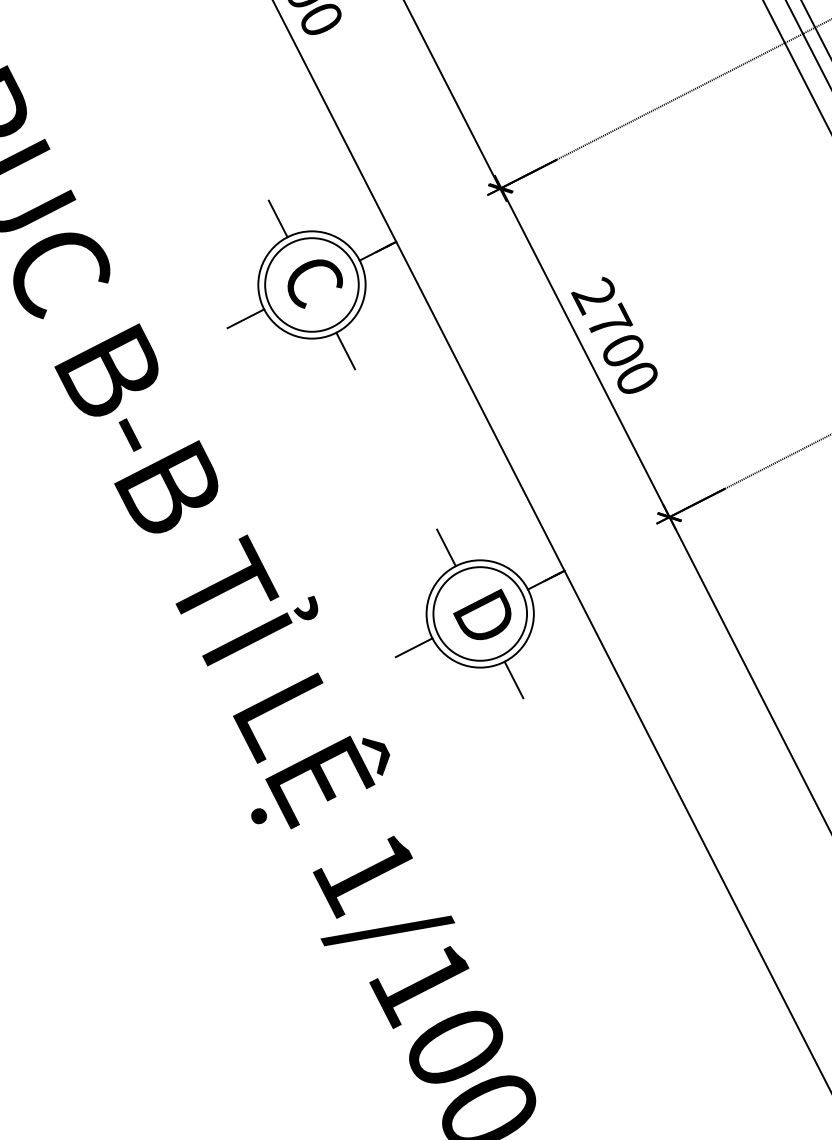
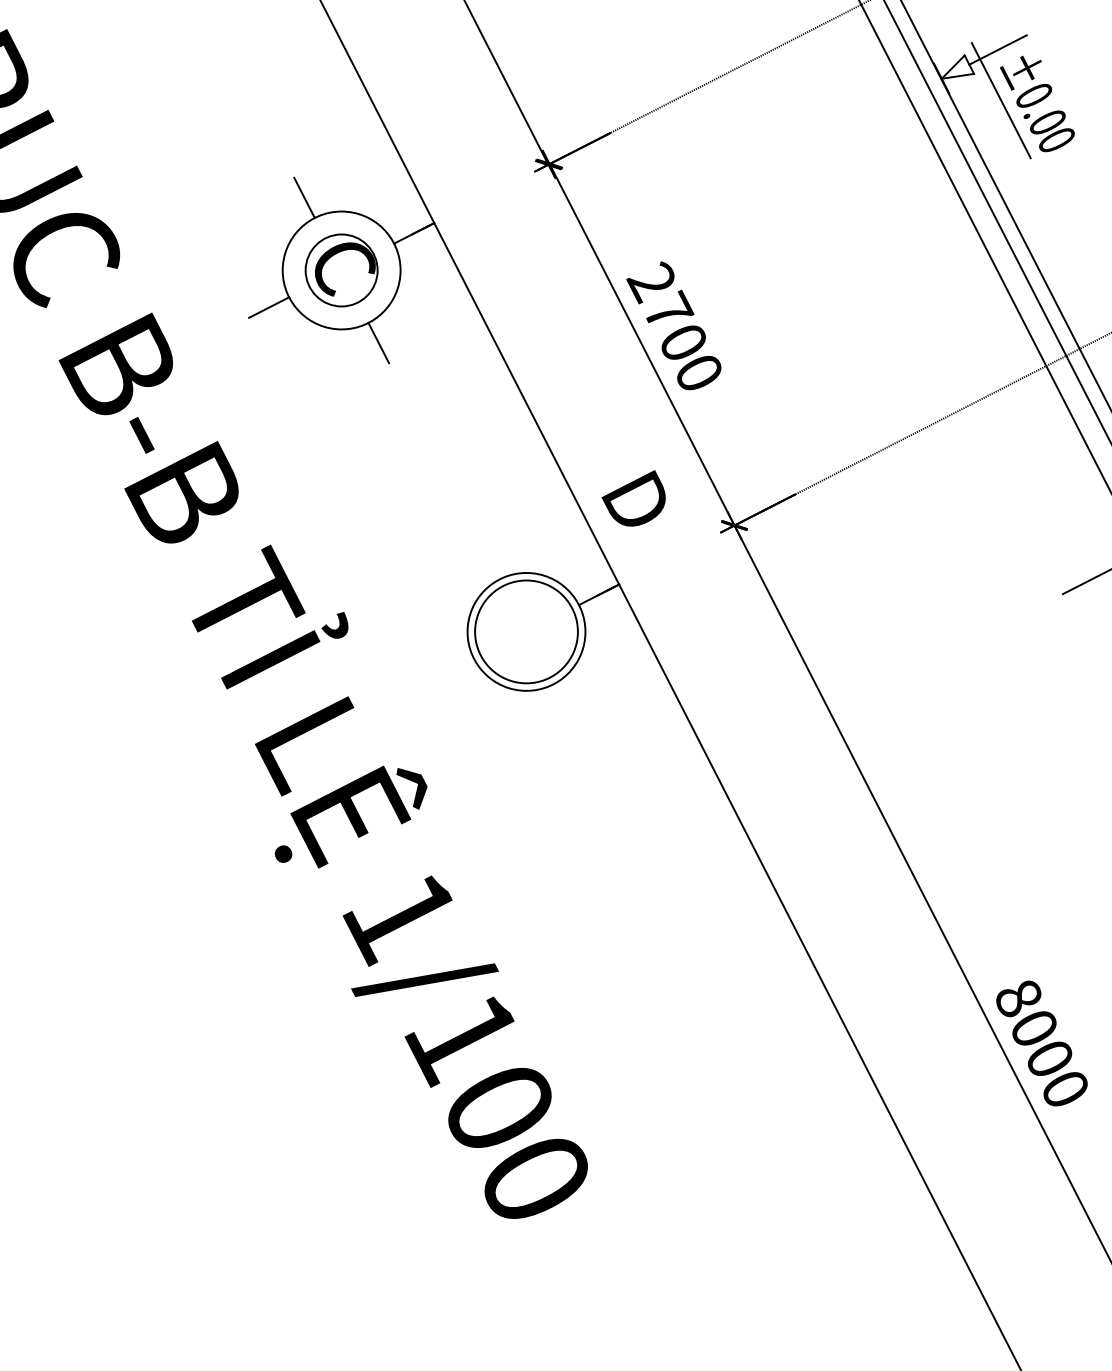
circle: (311, 285) -> (341, 270), size x0.7
line: (446, 548) -> (489, 559), removed
text: (482, 614) -> (633, 498), moved
line: (413, 647) -> (453, 668), removed
line: (513, 680) -> (563, 704), removed

